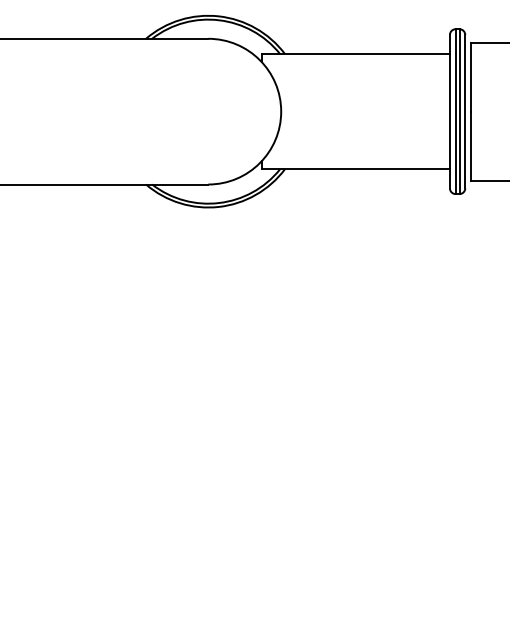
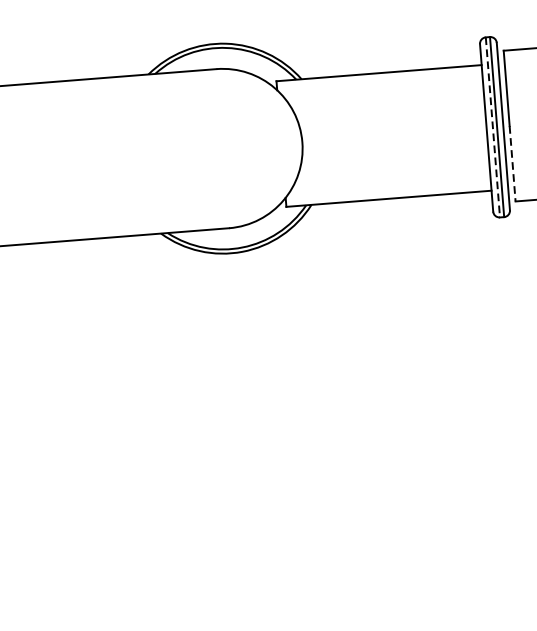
line: (455, 112) -> (492, 128), solid -> dashed
line: (471, 146) -> (513, 164), solid -> dashed

